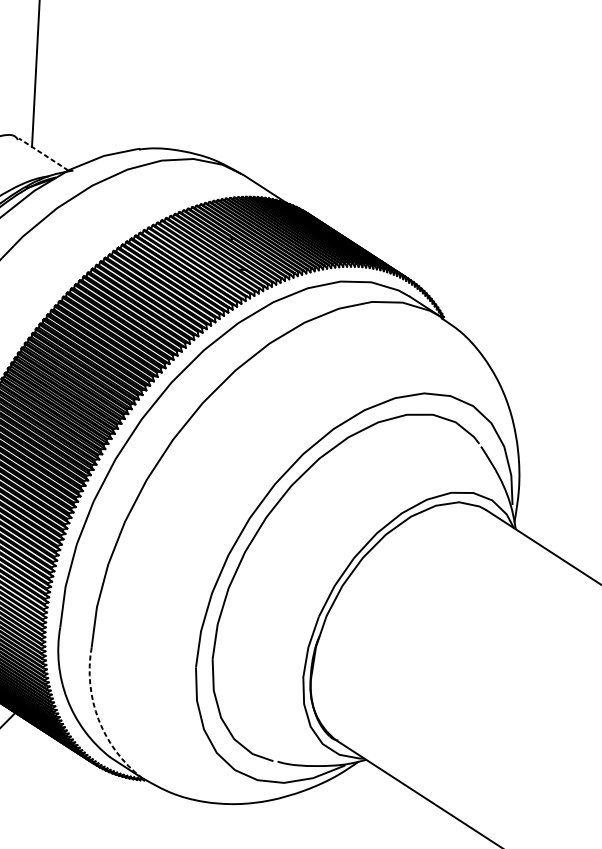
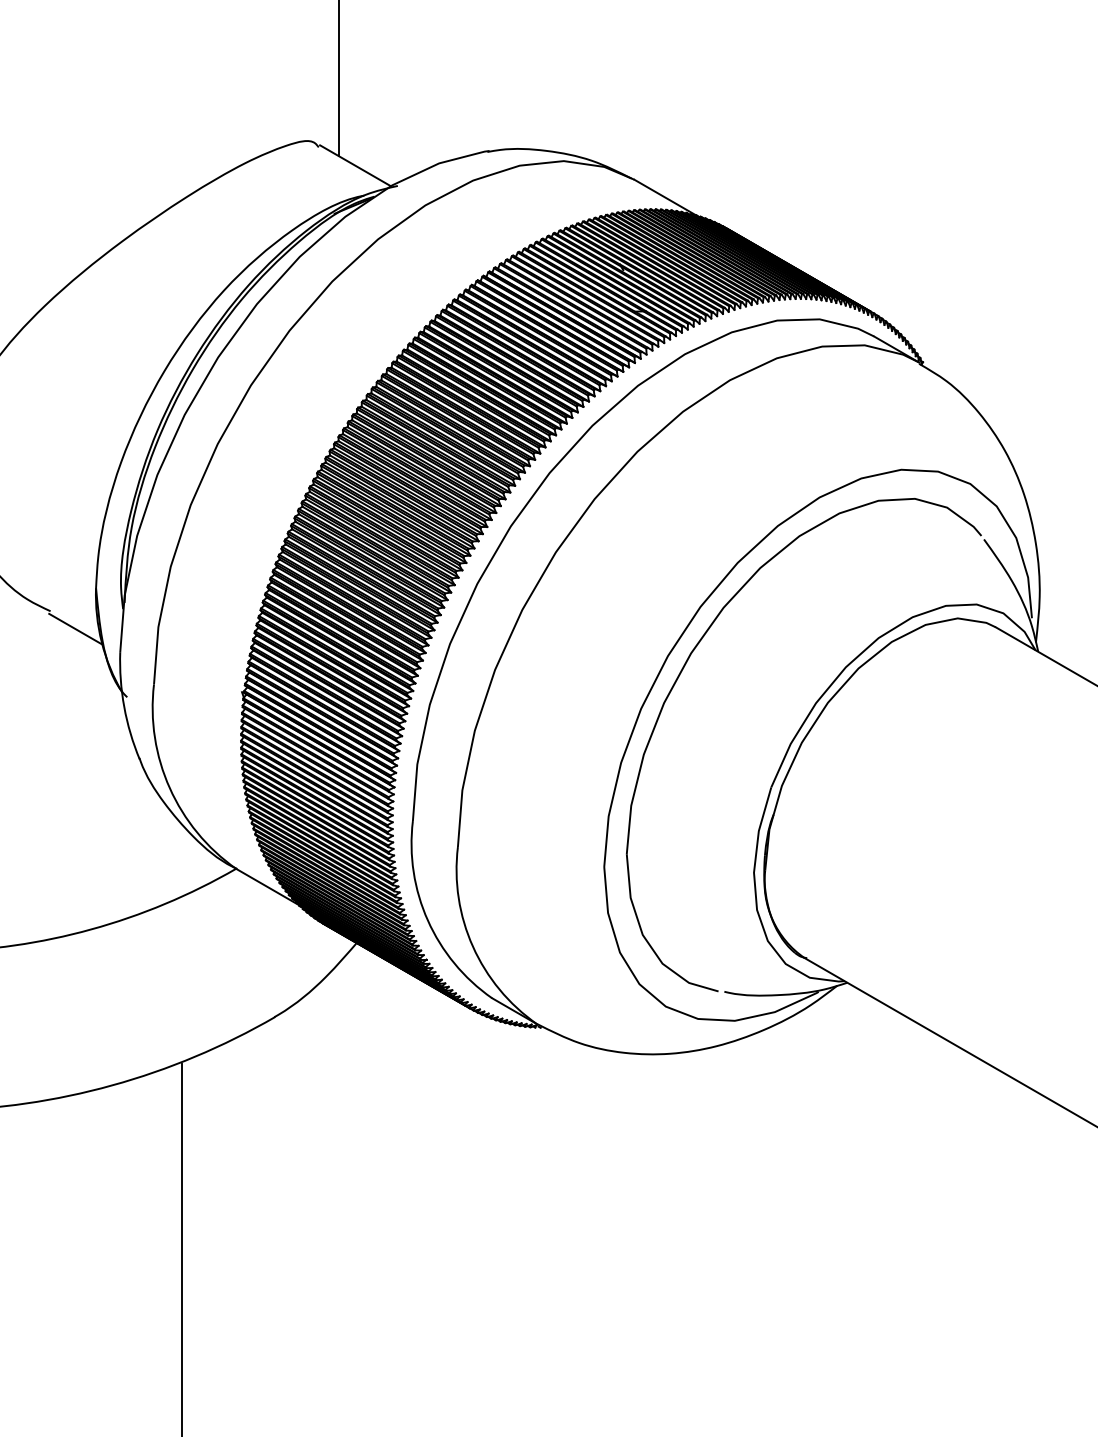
line: (43, 154) -> (355, 165), dashed -> solid
arc: (99, 719) -> (473, 946), dashed -> solid

